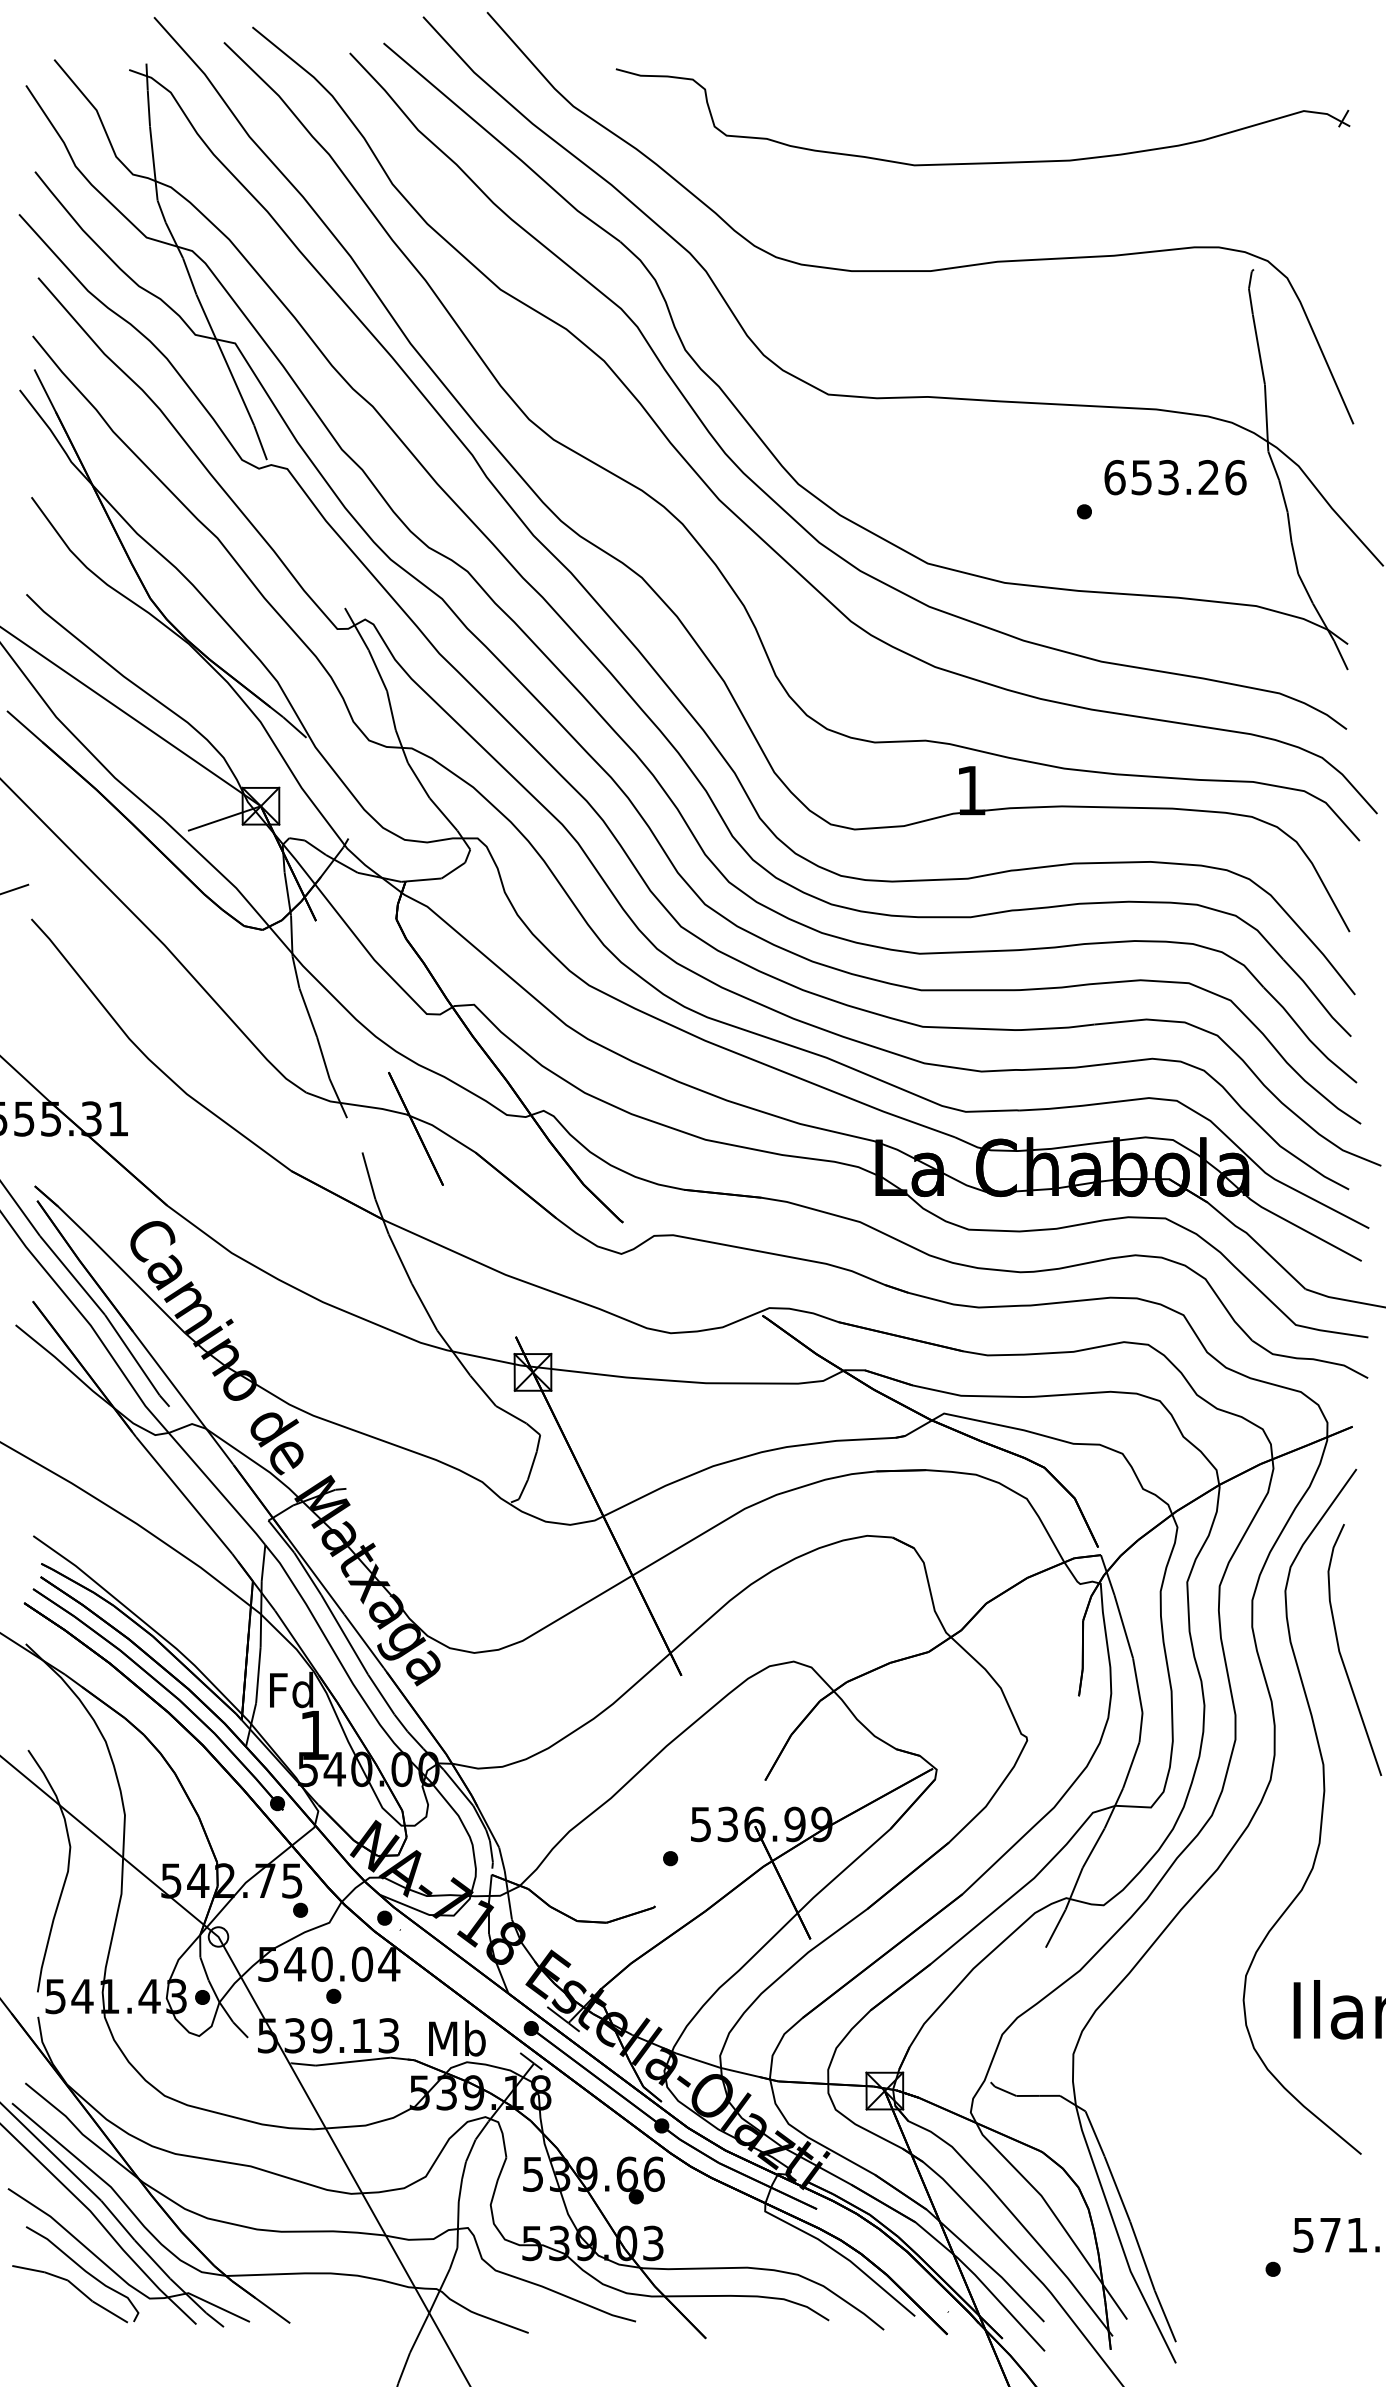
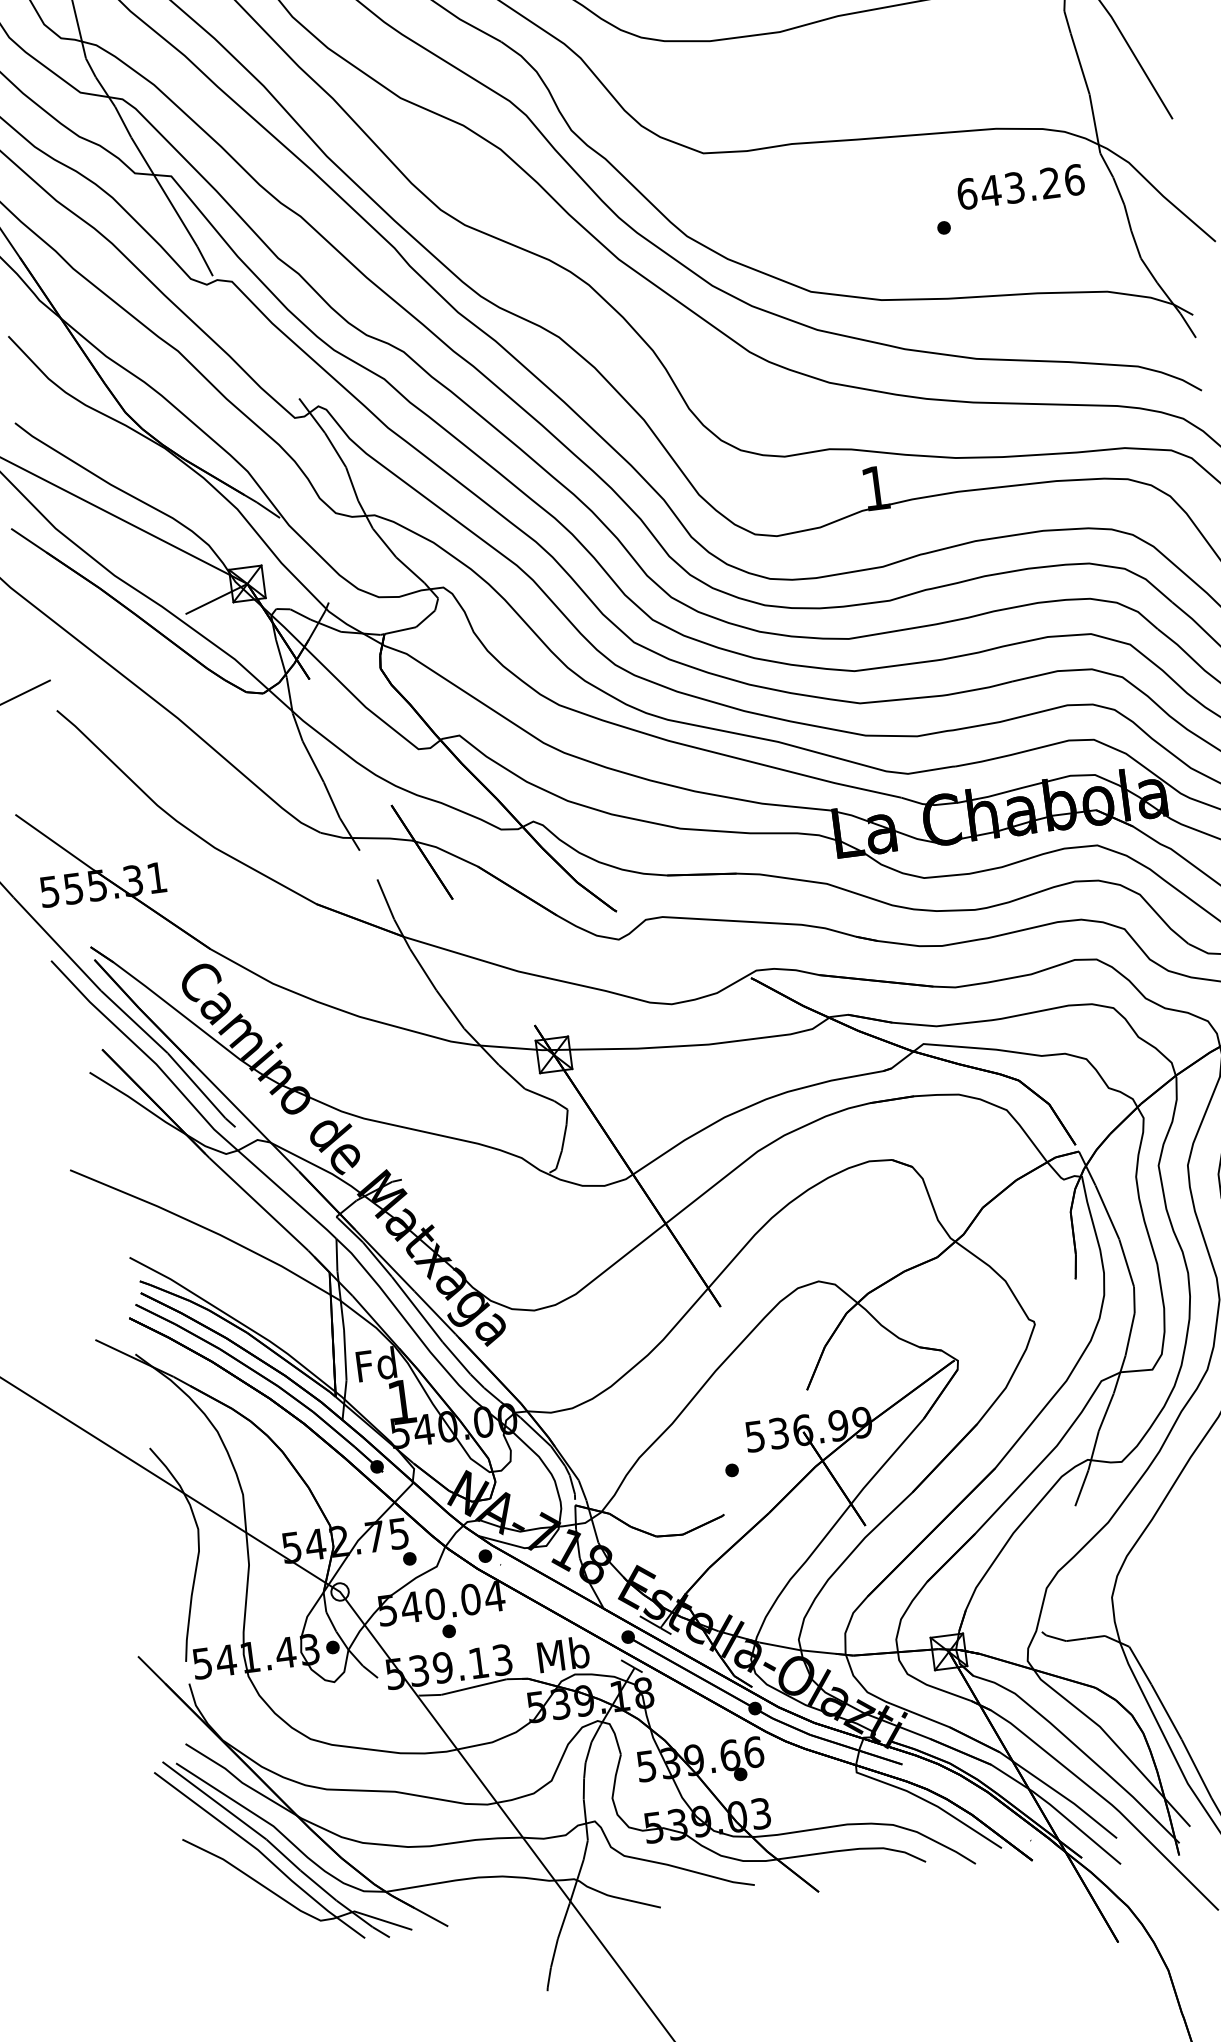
text: (1141, 477) -> (990, 190), 653.26 -> 643.26
part: (80, 2268) -> (255, 1902), removed

